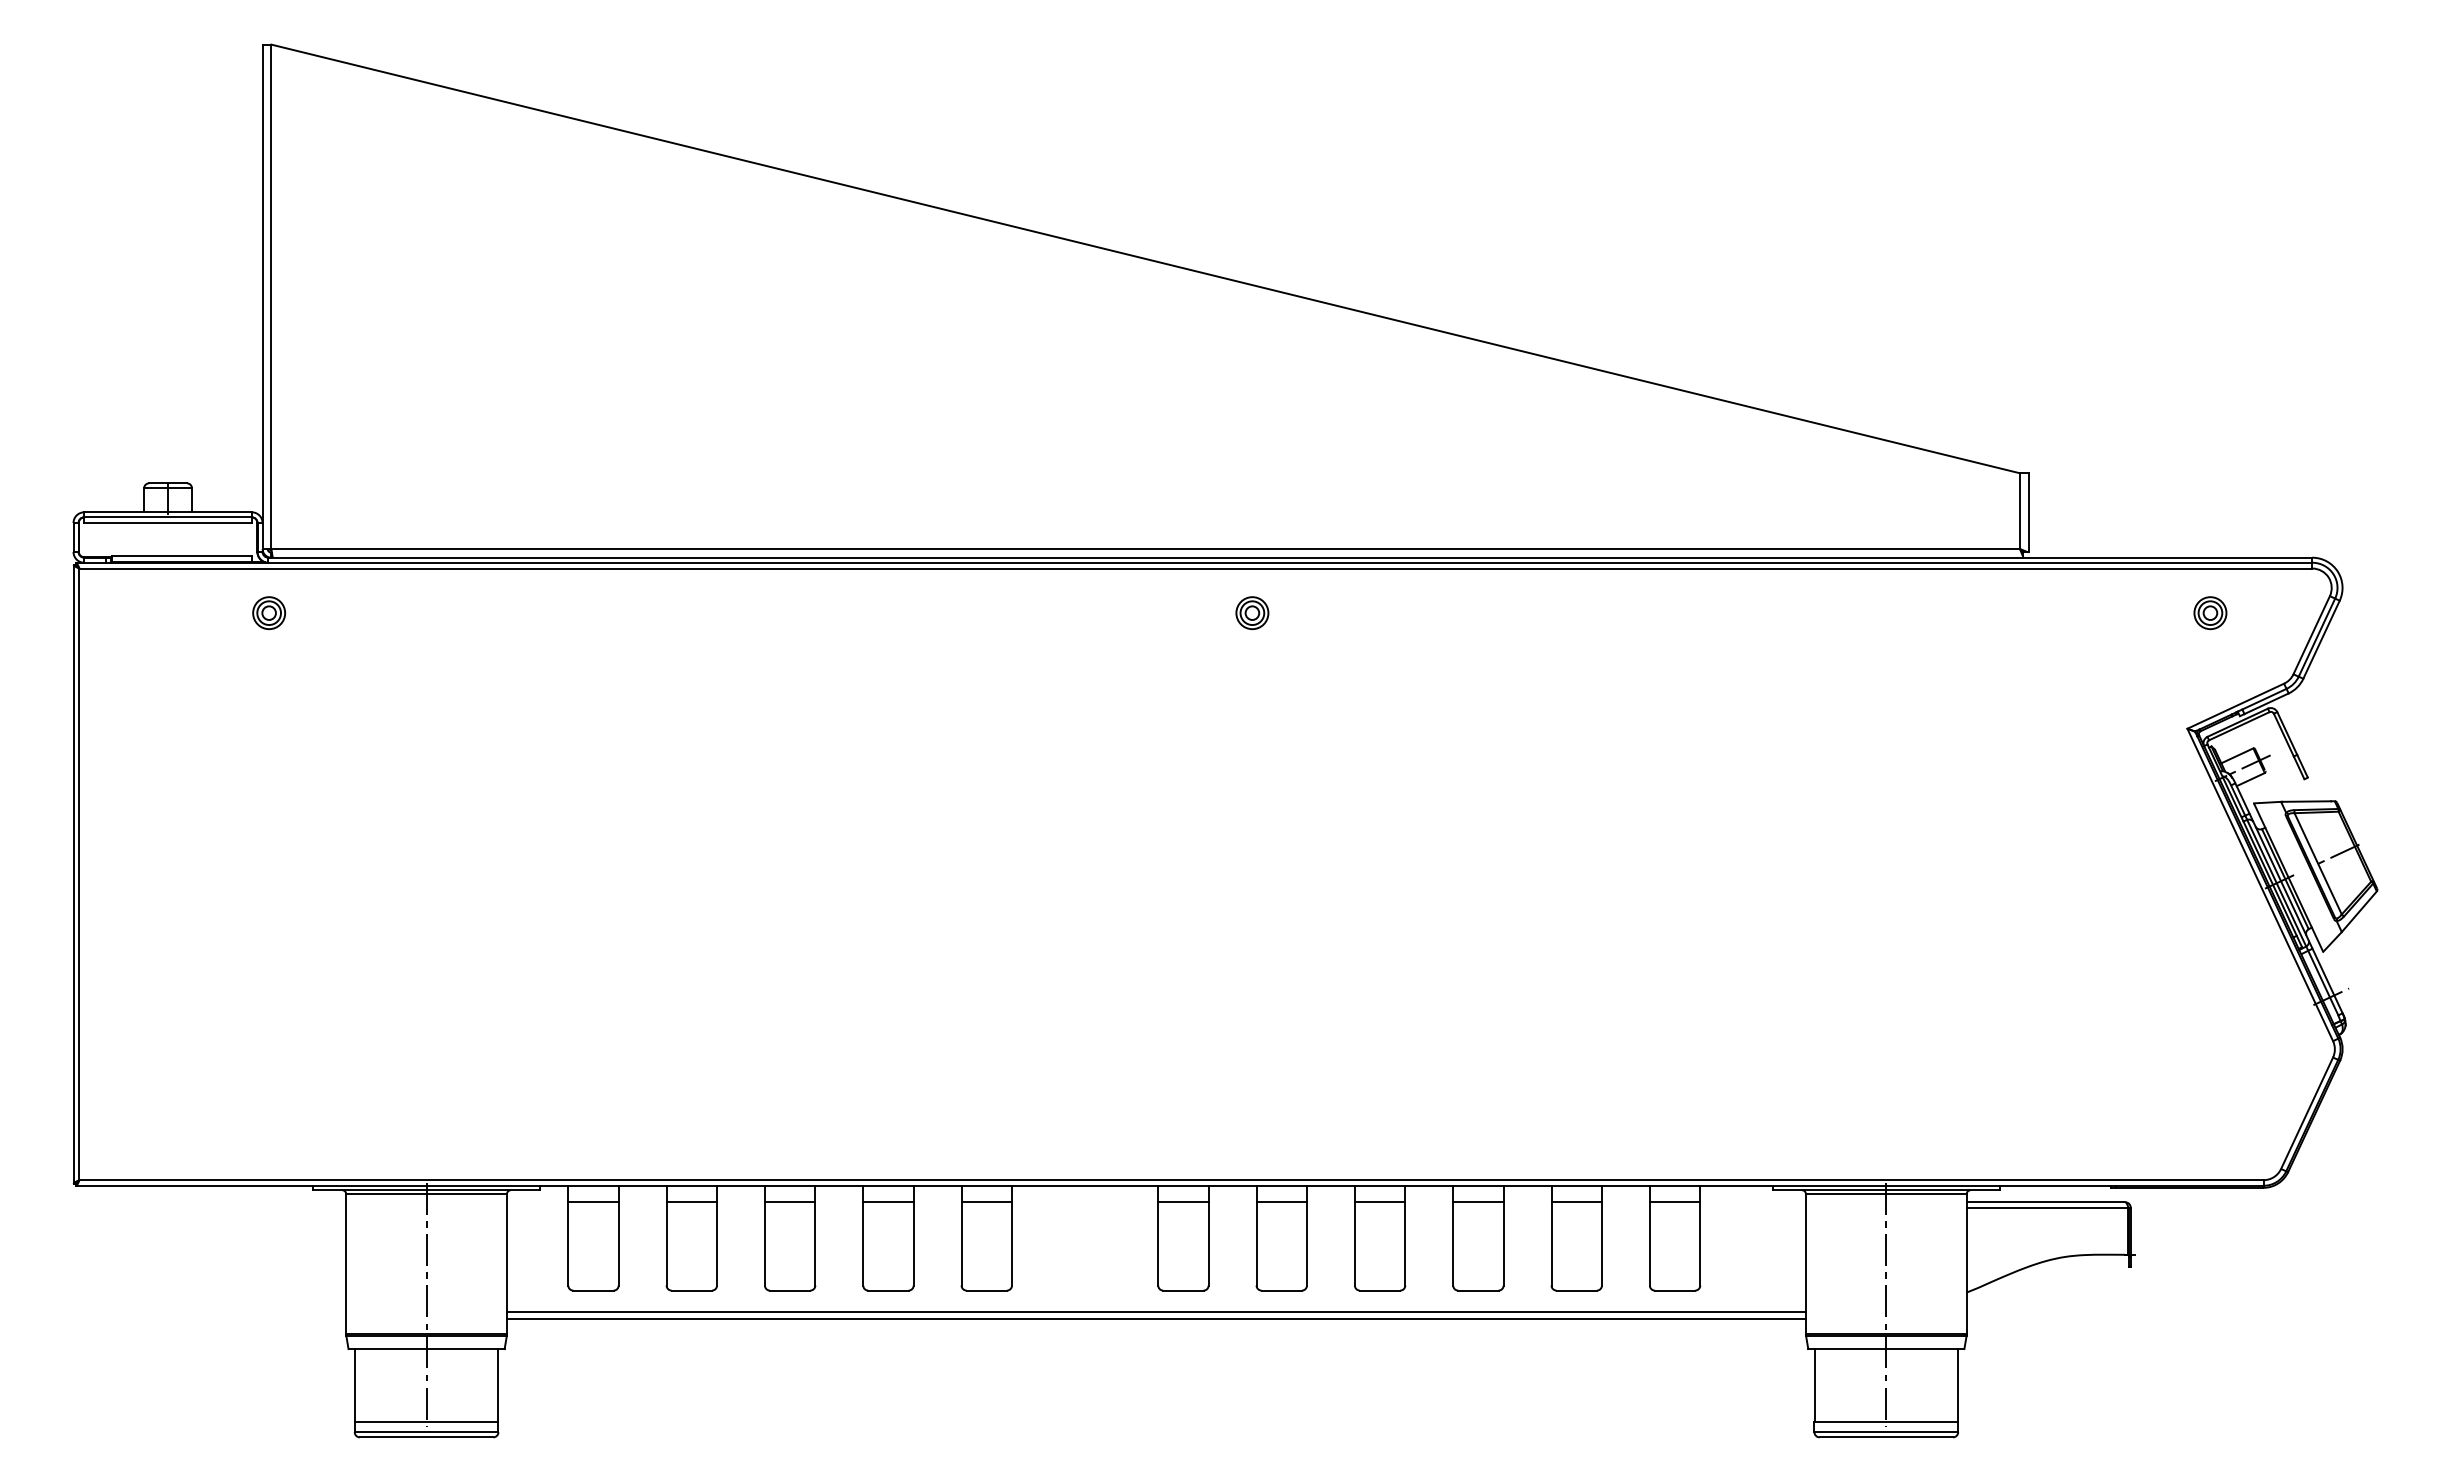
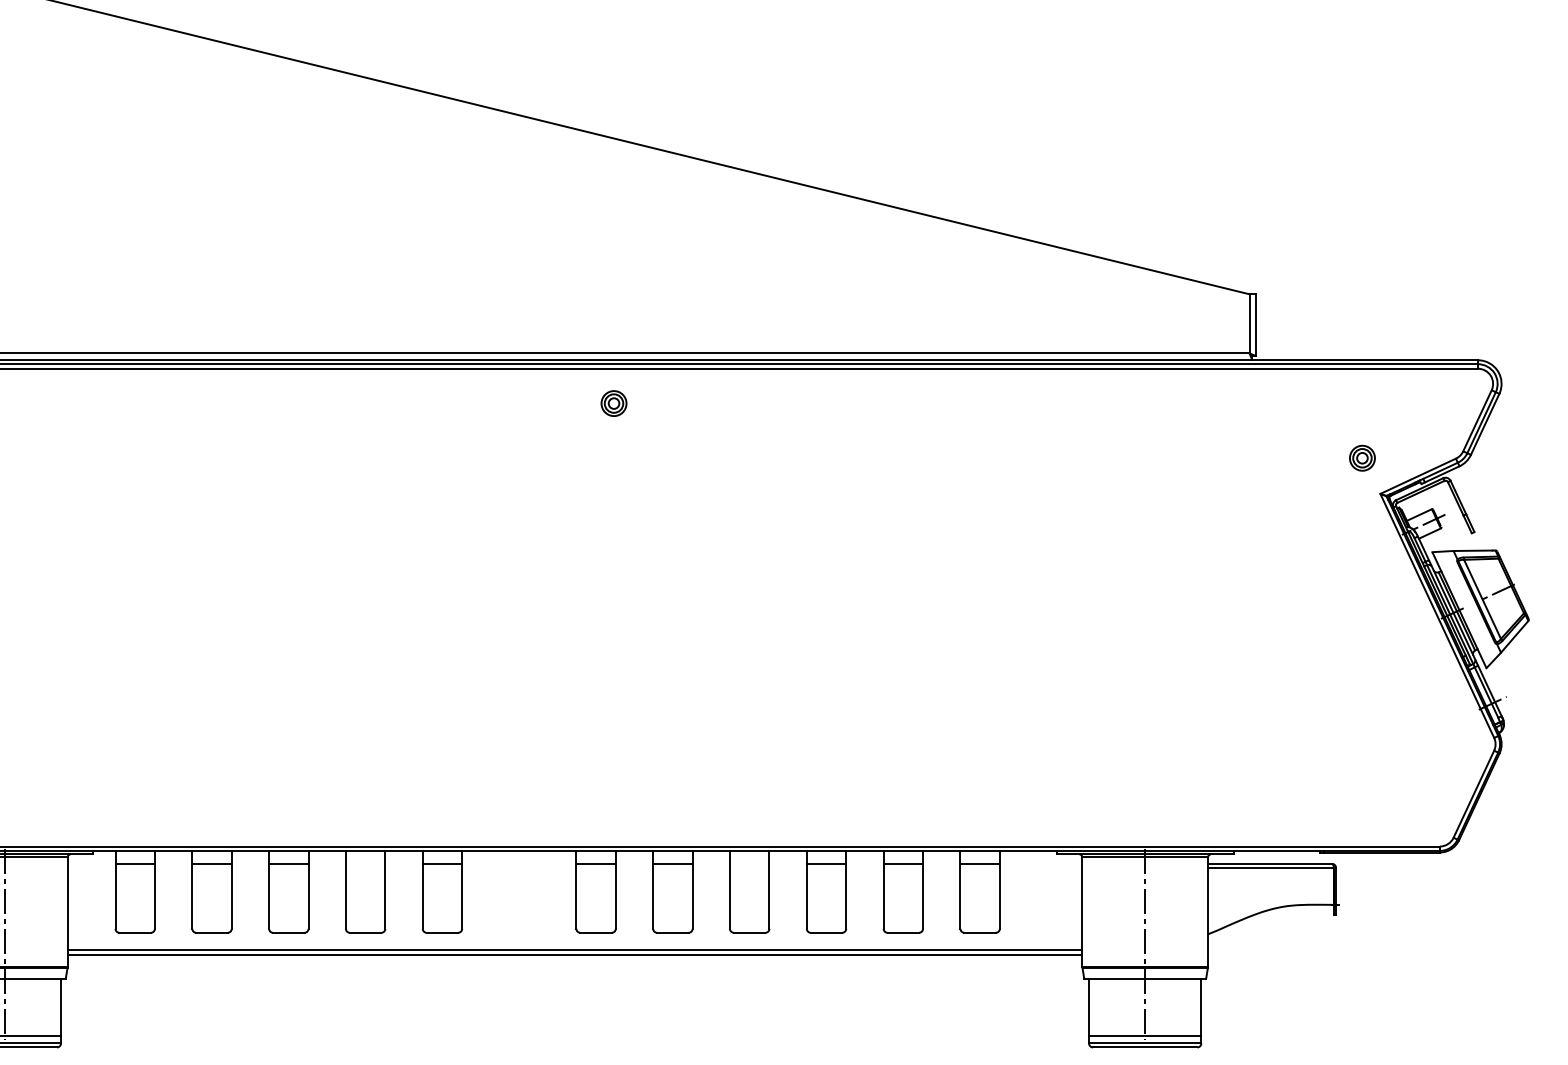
part: (1252, 613) -> (614, 403), moved
part: (2210, 613) -> (1362, 458), moved
line: (888, 1202) -> (365, 863), removed
line: (1379, 1202) -> (749, 863), removed

